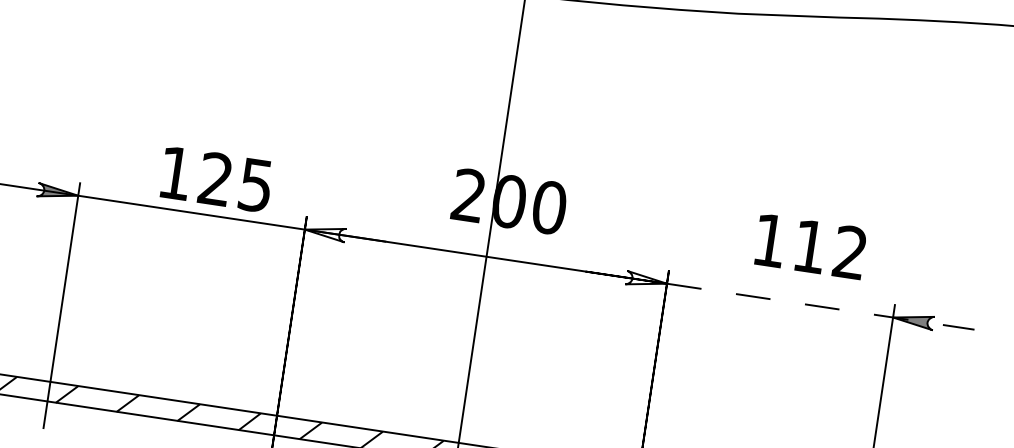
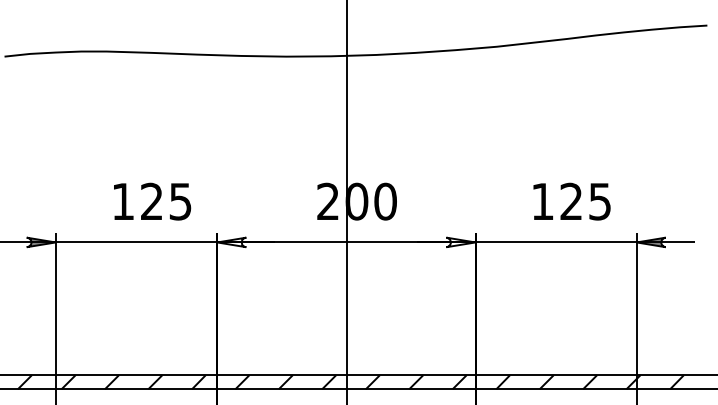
text: (216, 179) -> (152, 201), moved
text: (829, 249) -> (585, 201), 112 -> 125
line: (821, 306) -> (585, 242), dashed -> solid

